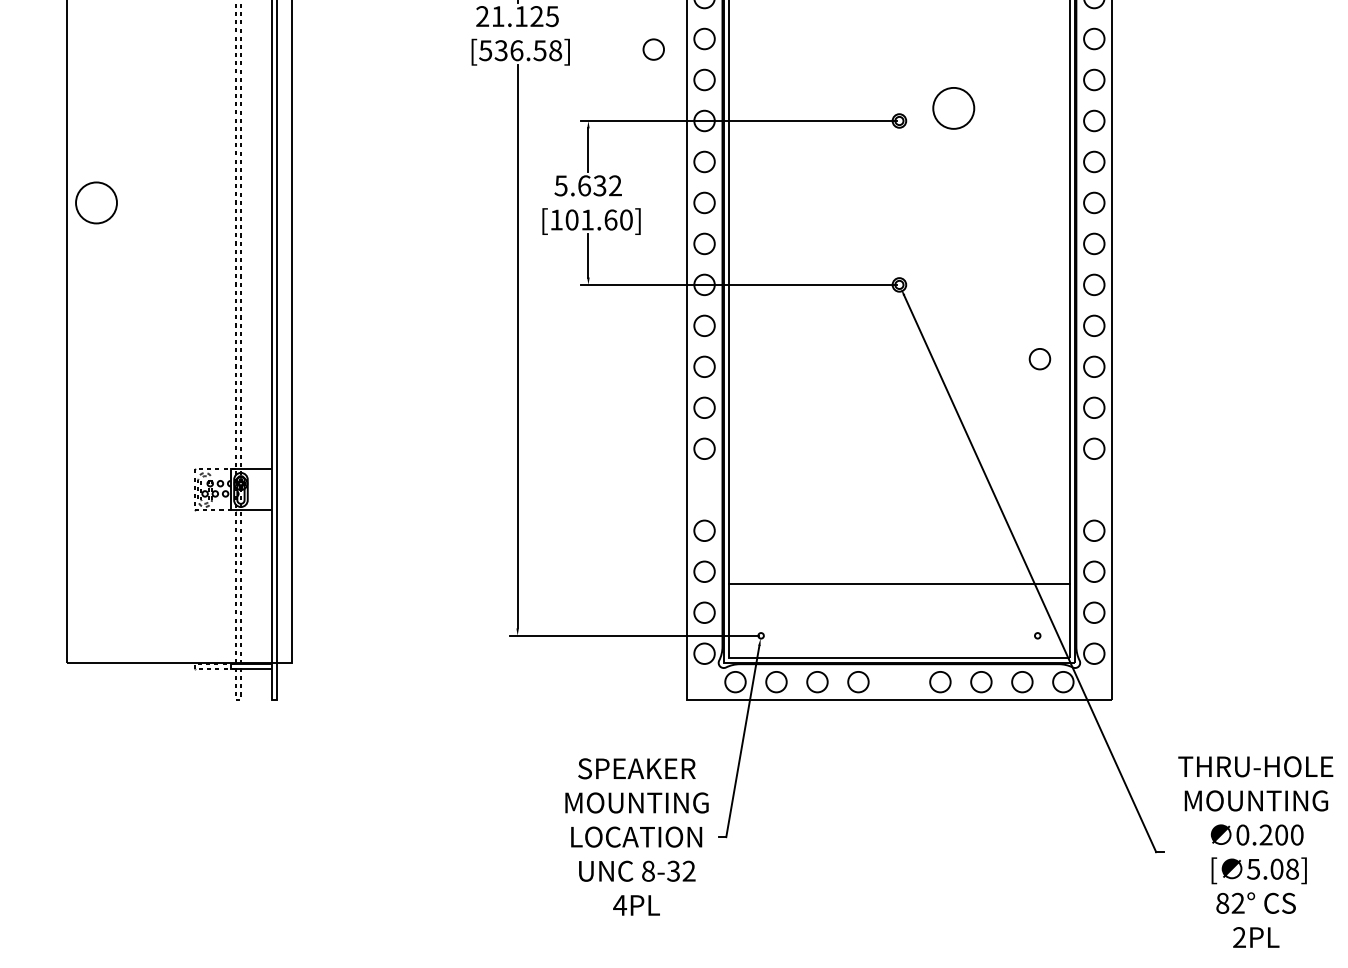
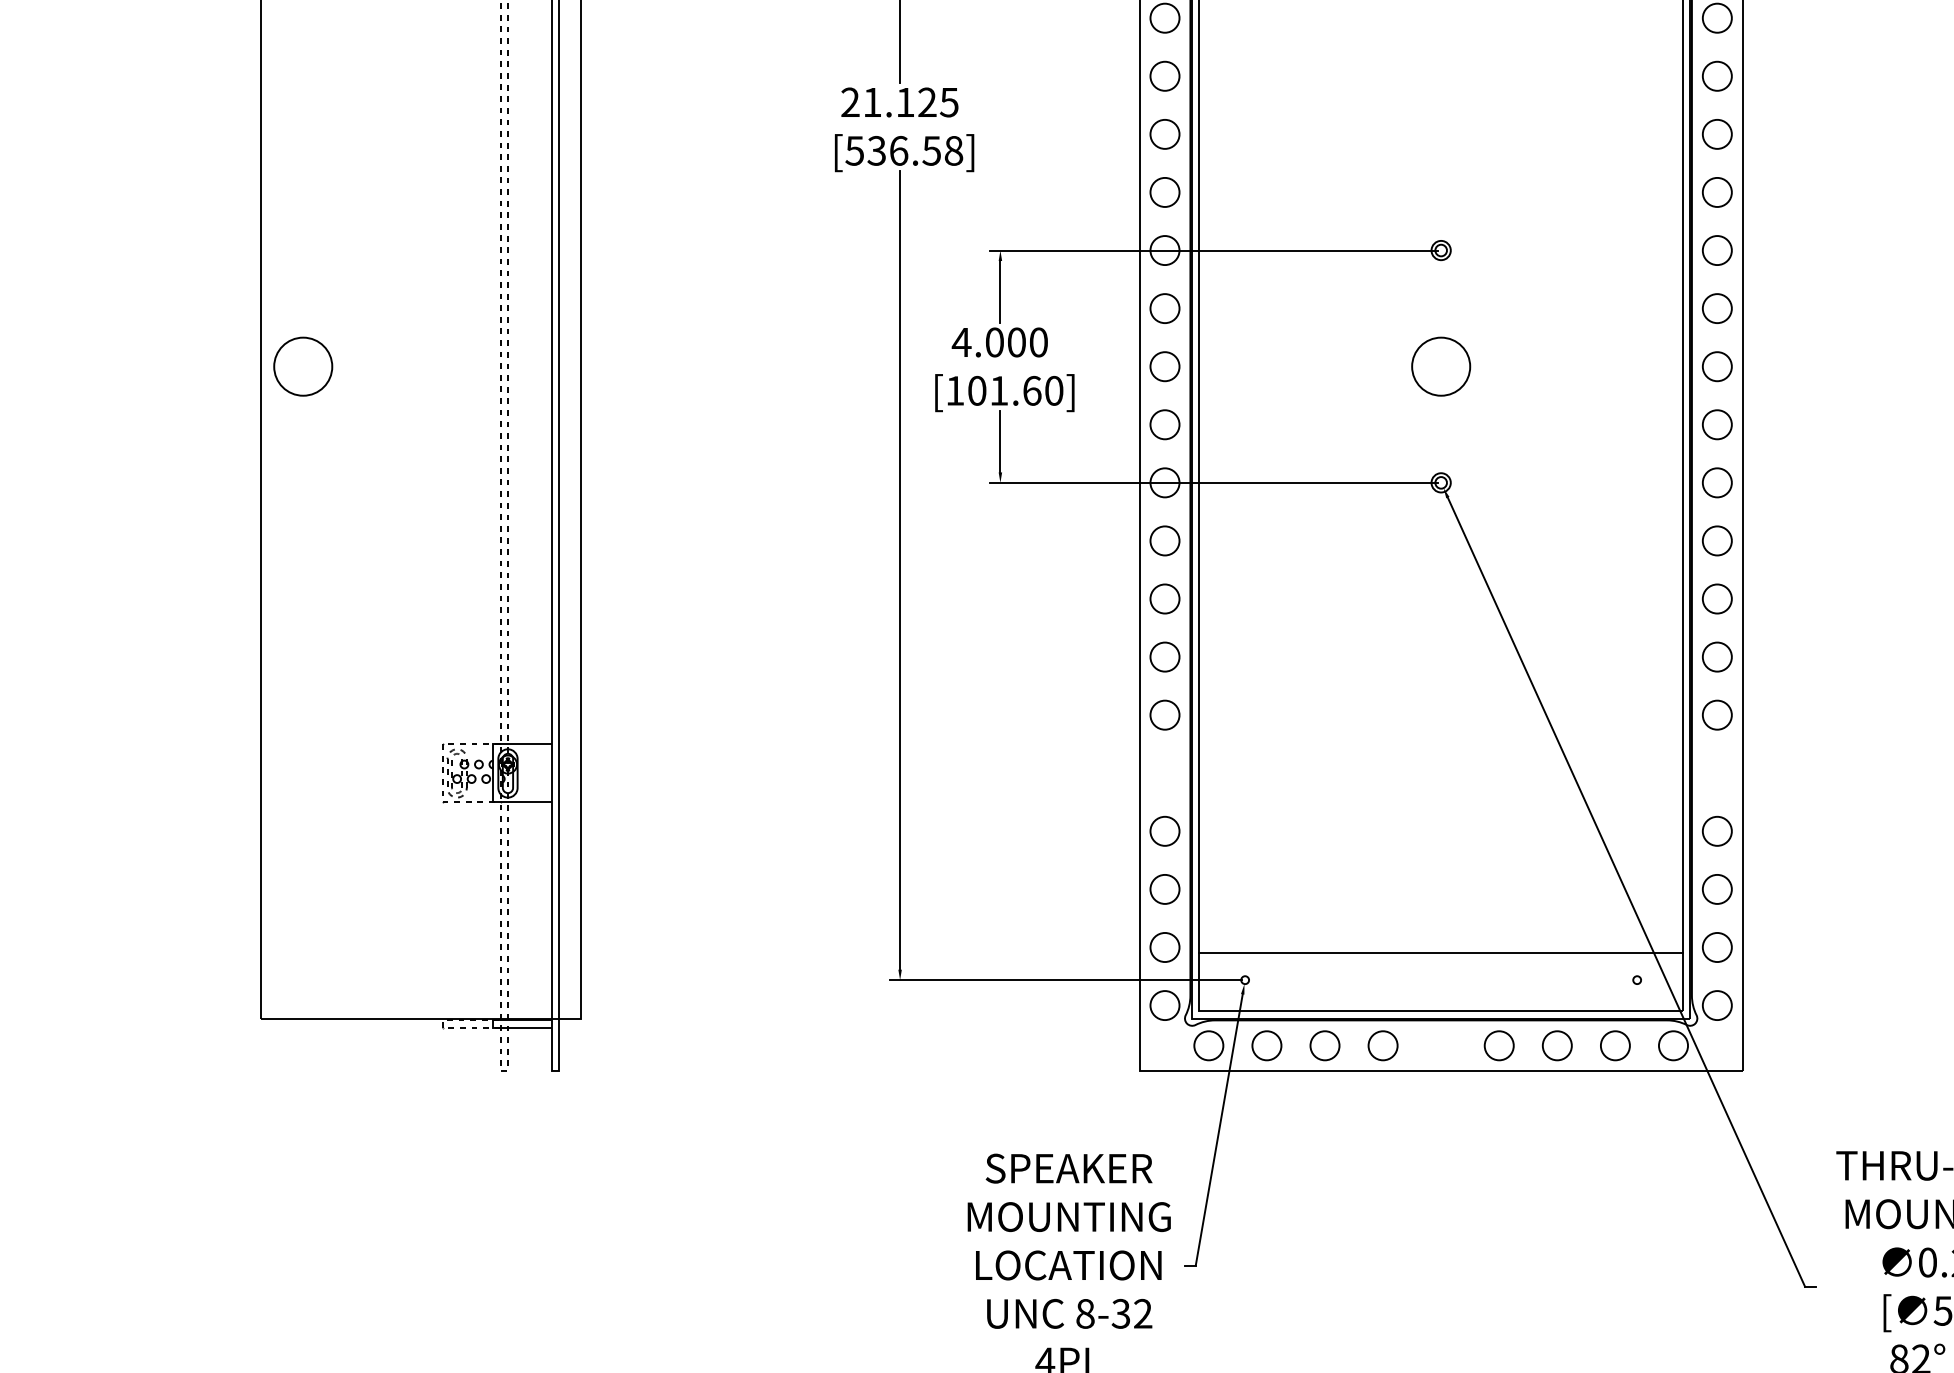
circle: (653, 49) -> (1092, 149), removed
circle: (953, 108) -> (1441, 366), moved
text: (587, 185) -> (999, 342), 5.632 -> 4.000
circle: (1040, 358) -> (1640, 587), removed
line: (898, 584) -> (1440, 953), moved

